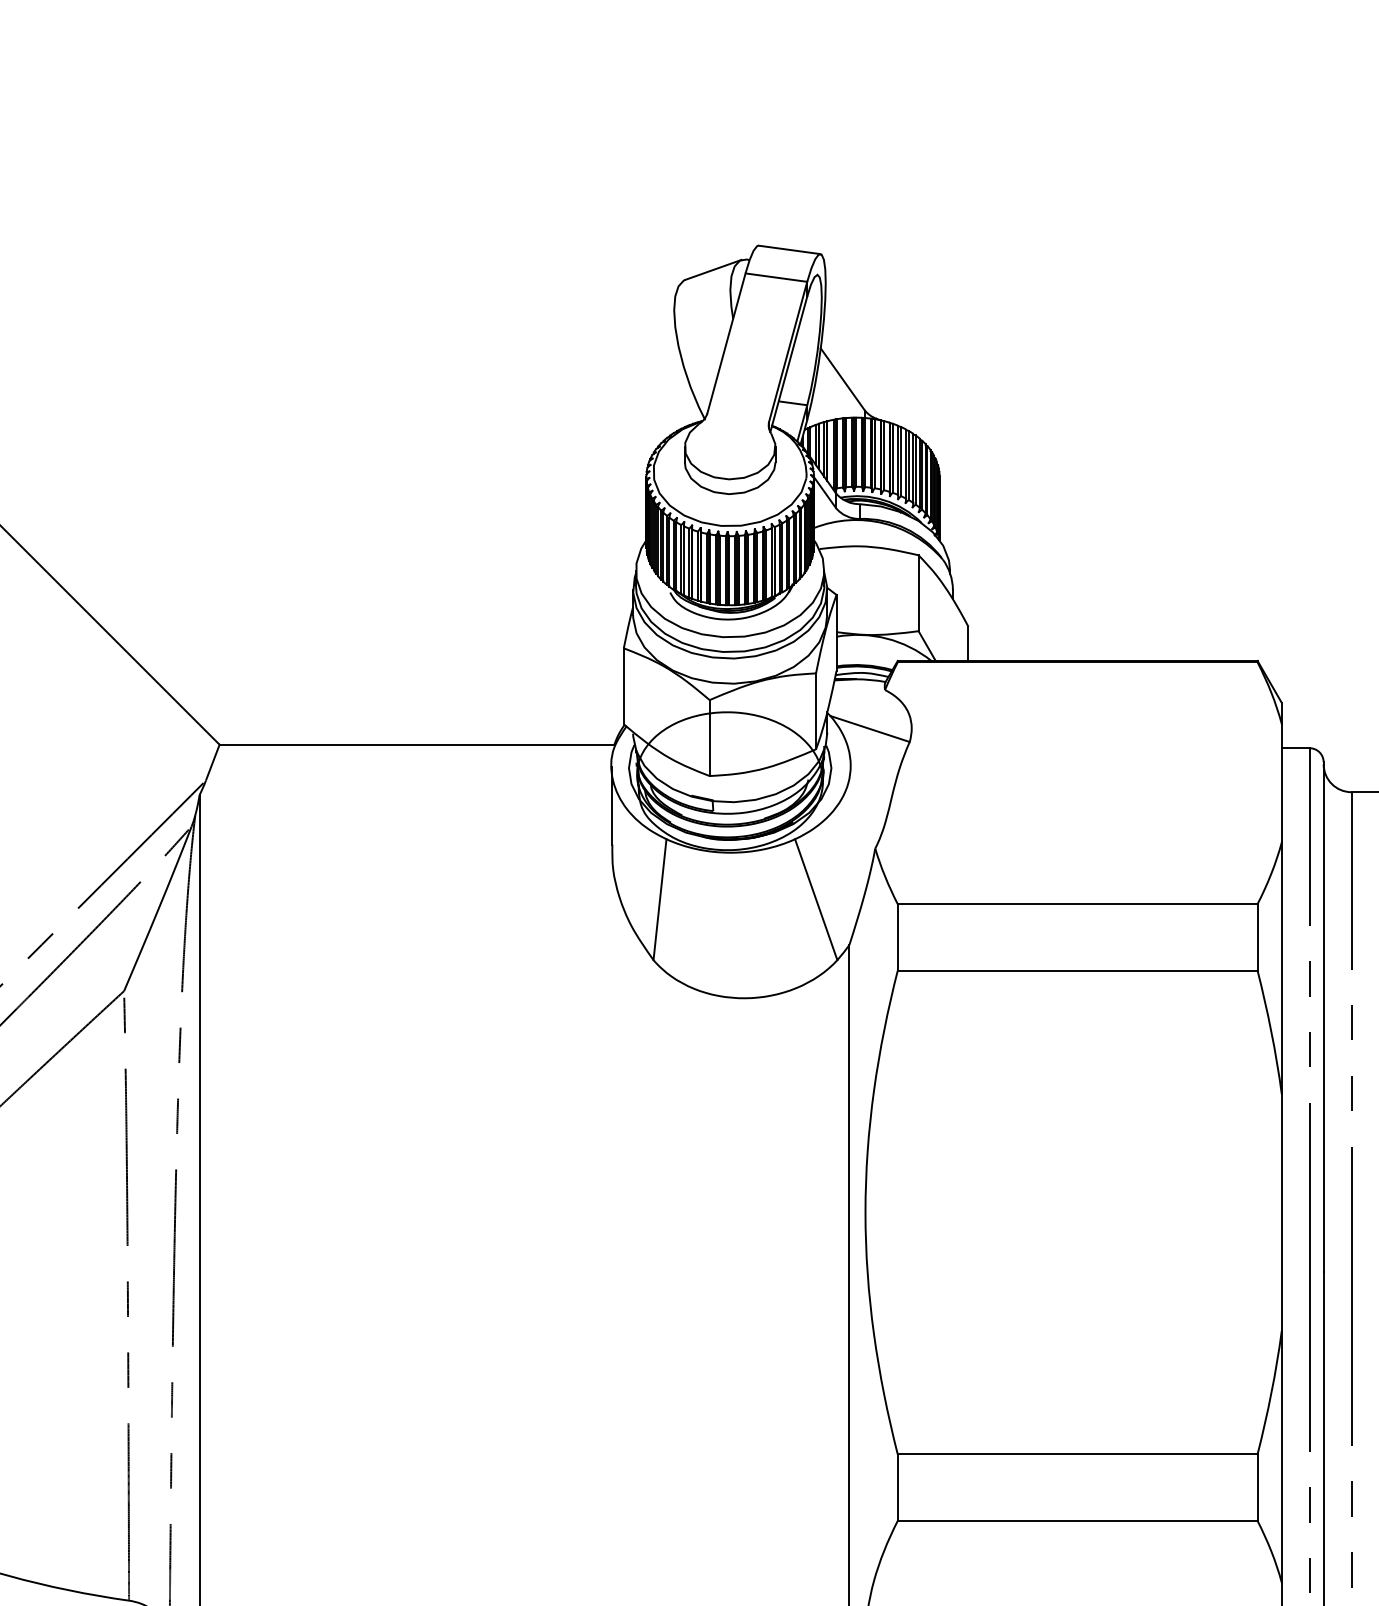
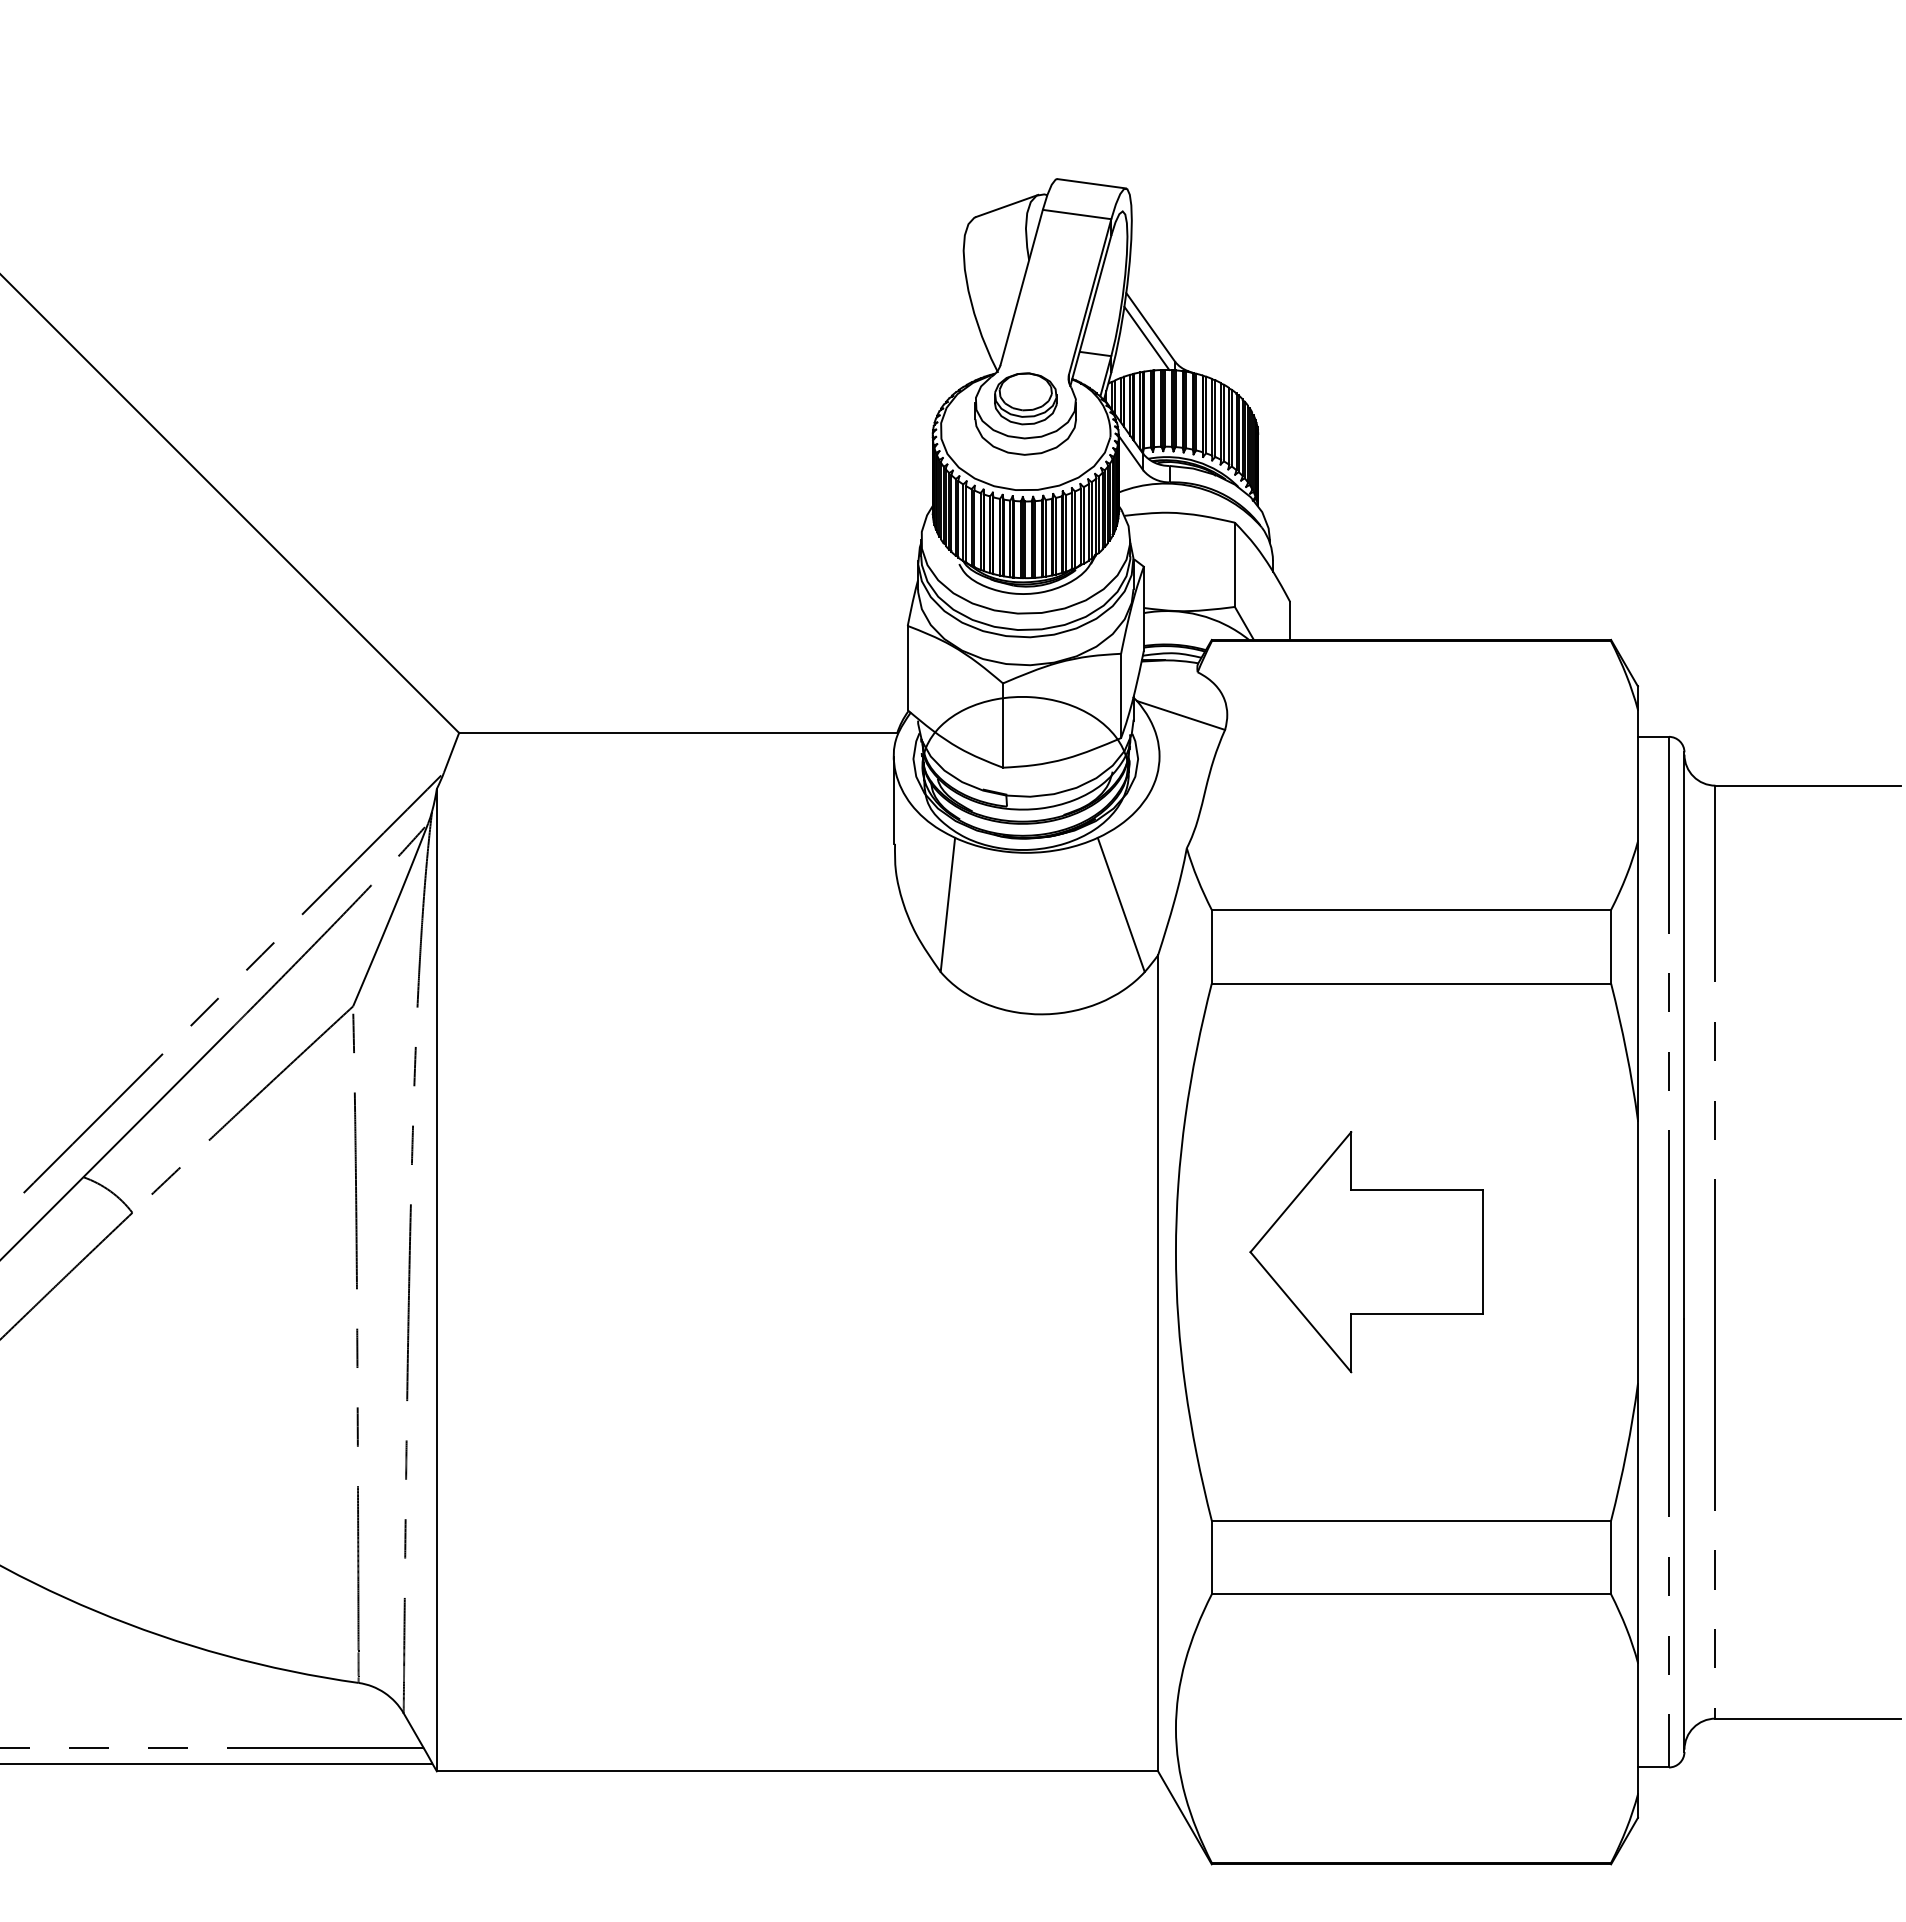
line: (838, 389) -> (1146, 338), added
part: (729, 443) -> (1025, 398), added
part: (1037, 1212) -> (1366, 1252), added

